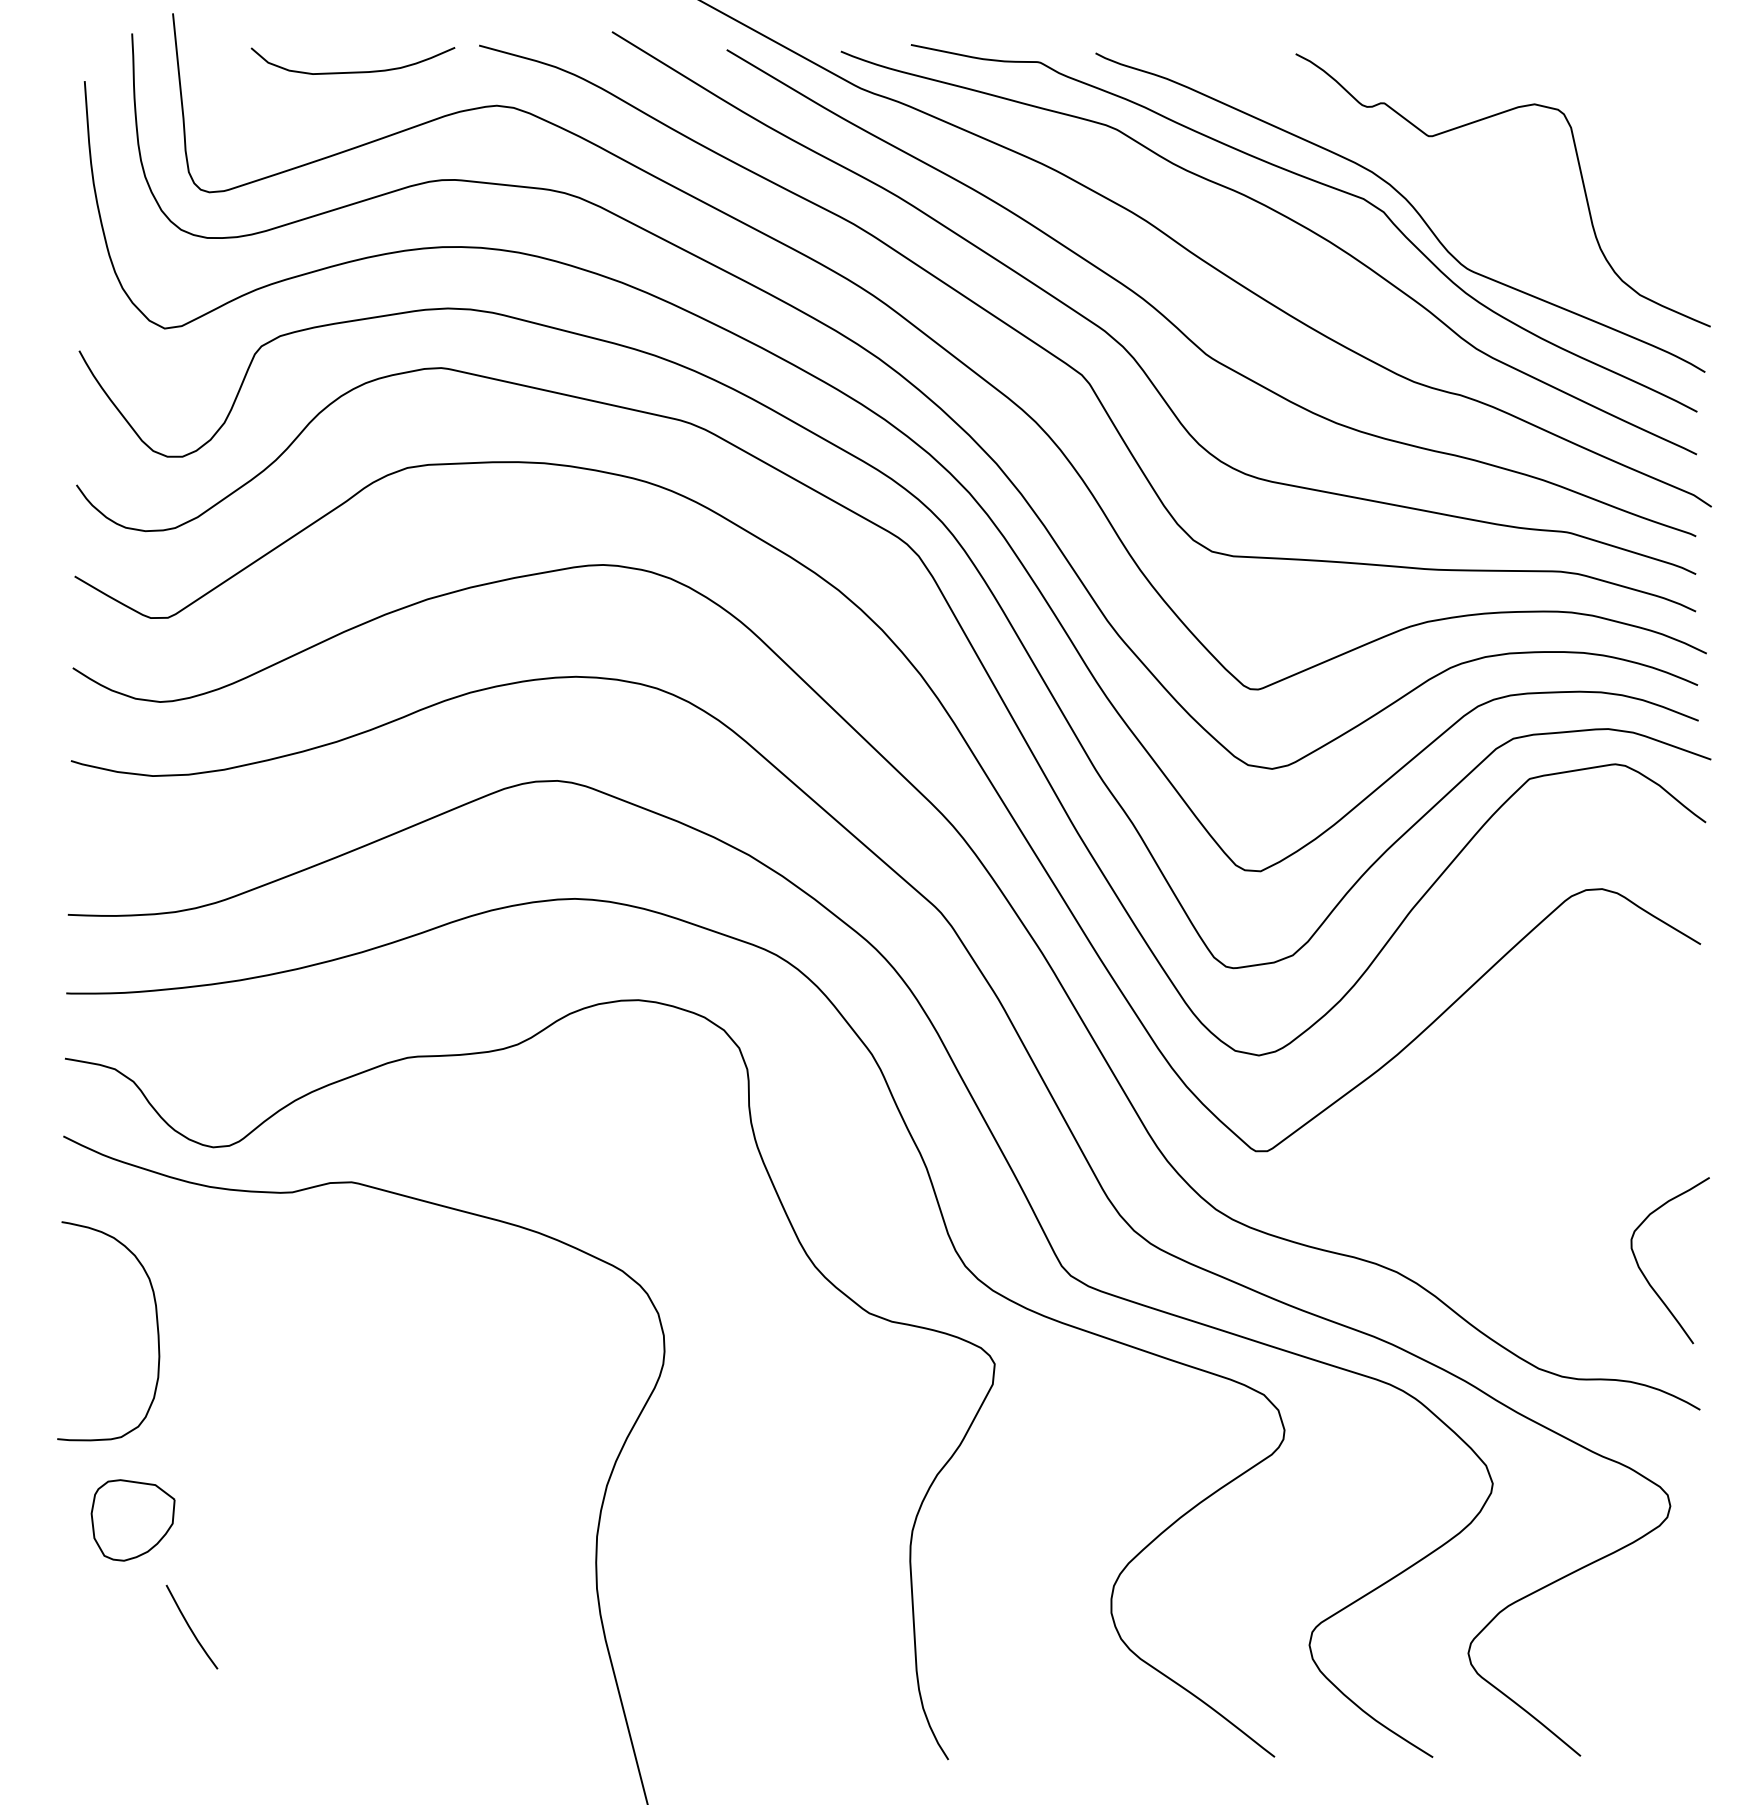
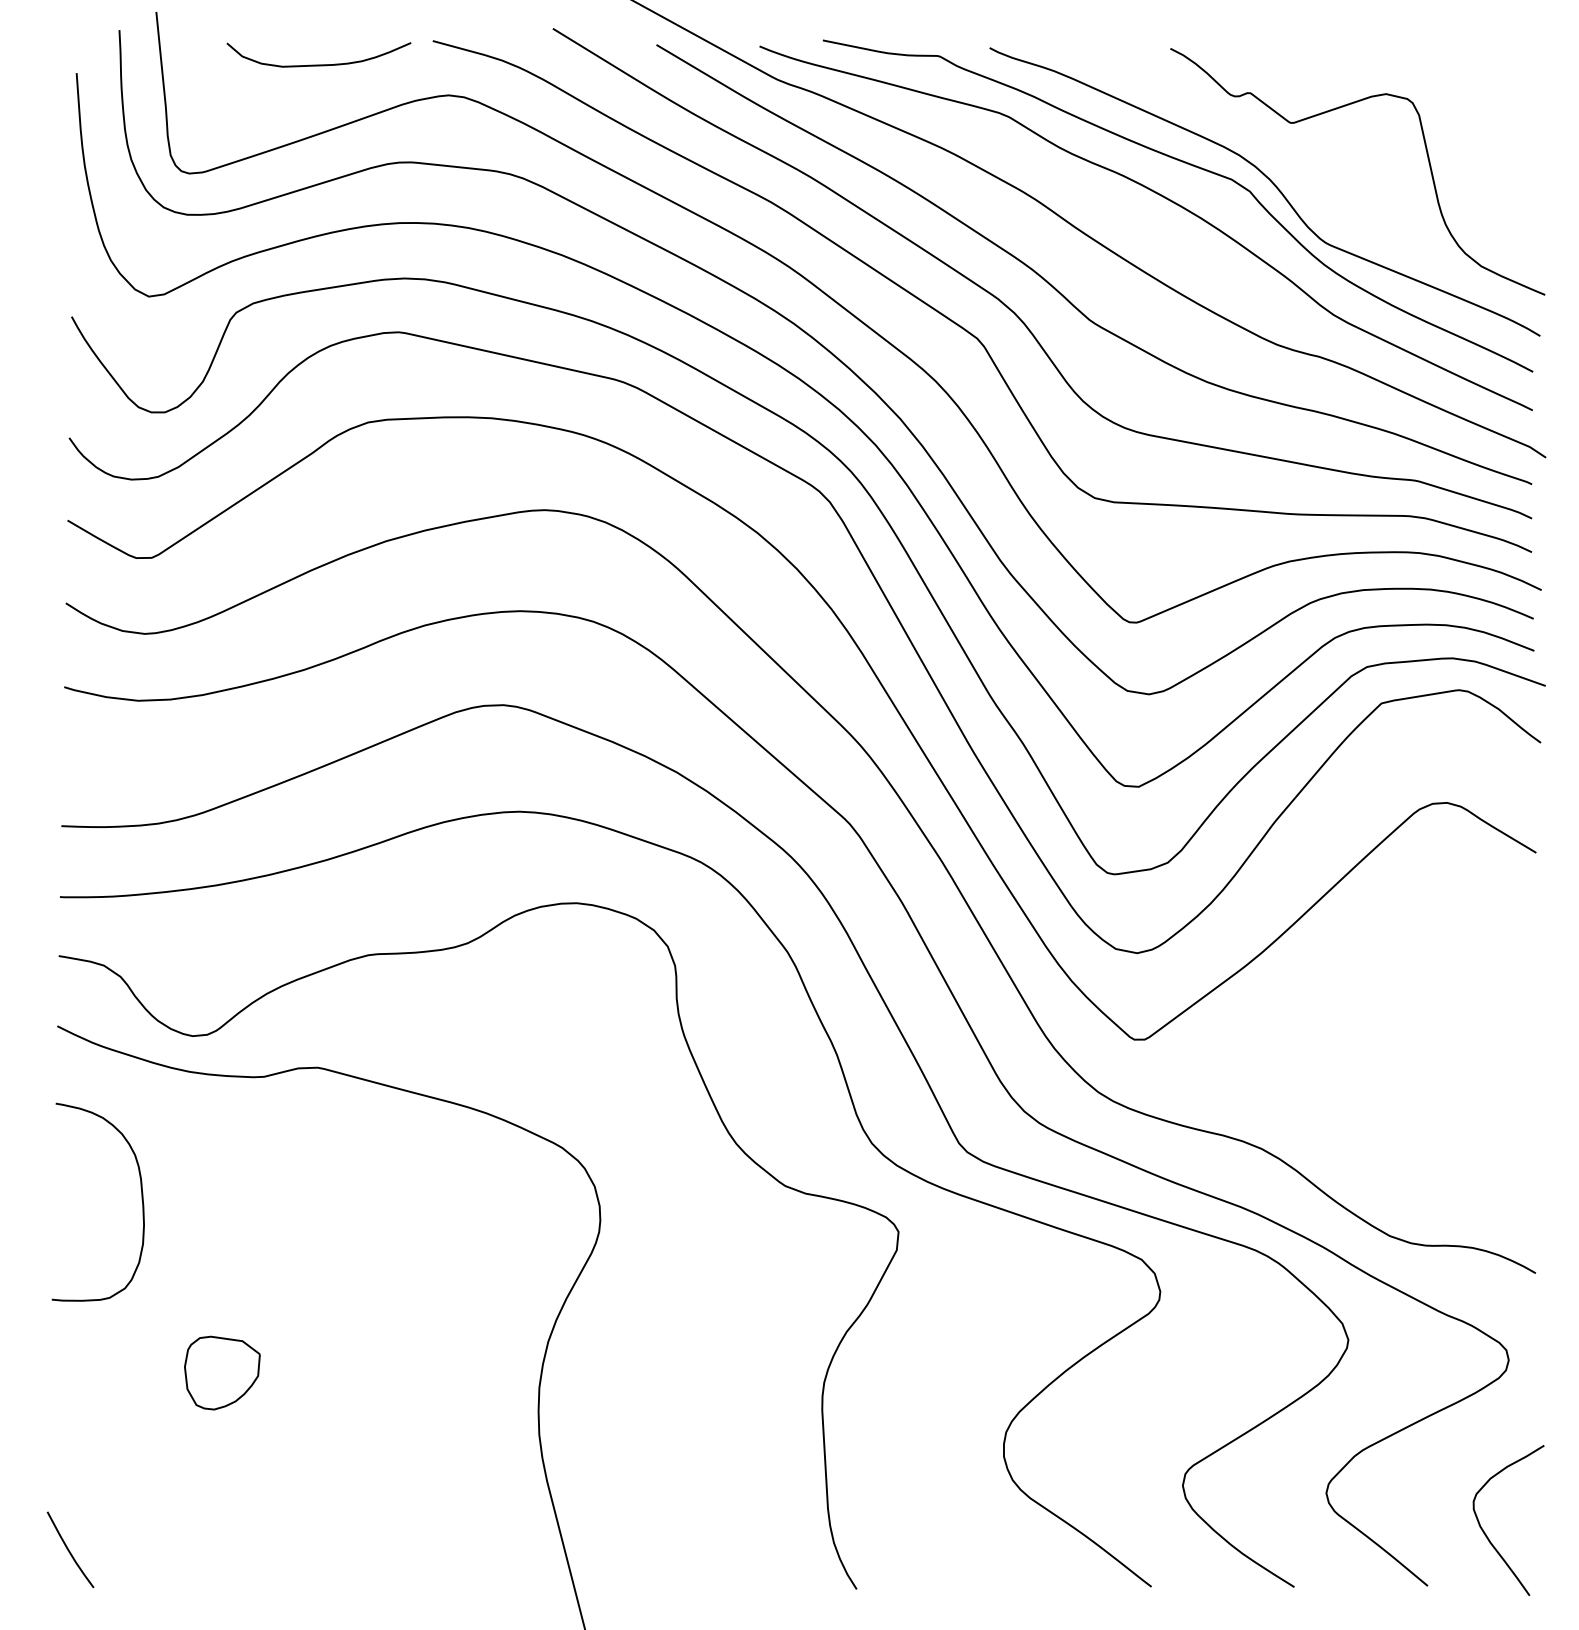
curve: (1645, 1275) -> (1486, 1533), moved
part: (132, 1520) -> (221, 1373), moved
curve: (190, 1626) -> (69, 1549), moved

